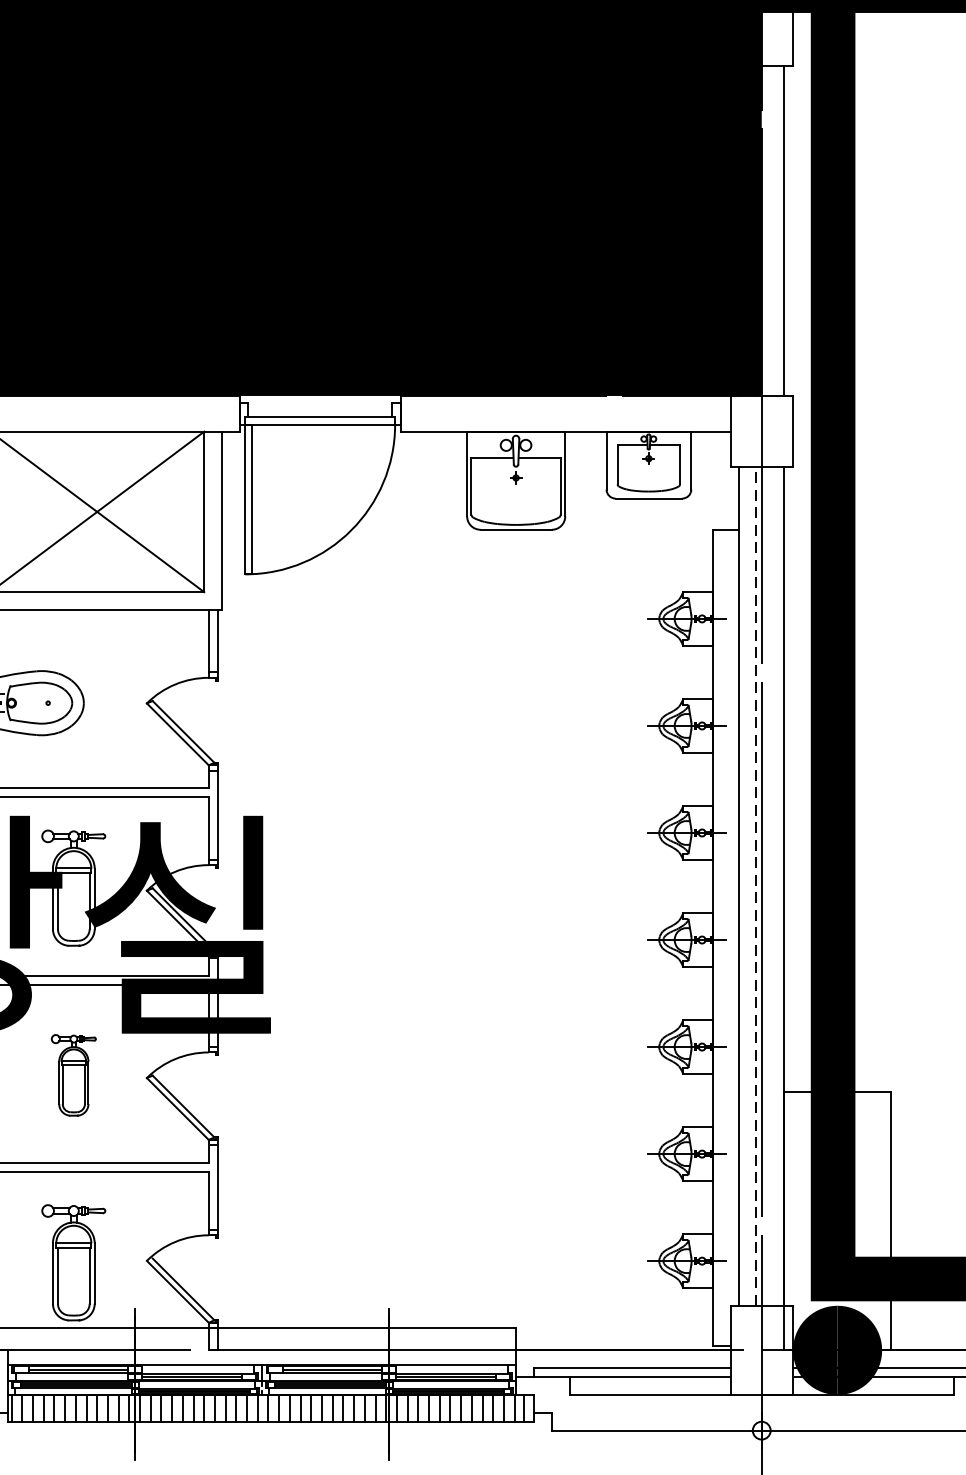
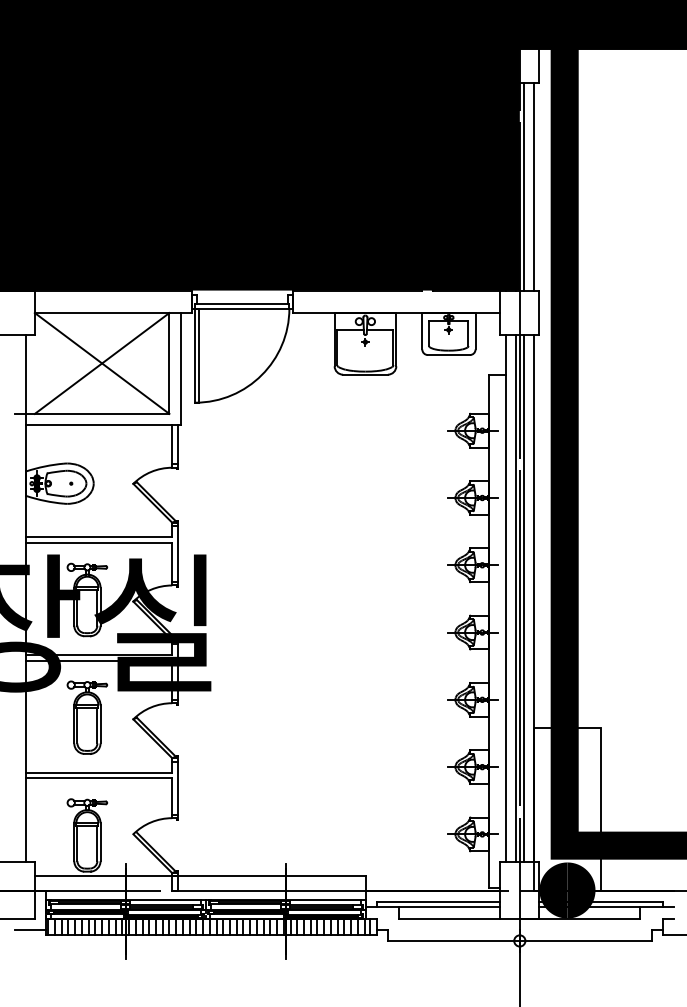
line: (767, 230) -> (523, 186), added
line: (754, 885) -> (515, 598), dashed -> solid
line: (767, 885) -> (523, 598), added
part: (73, 1075) -> (87, 717), size x1.43

